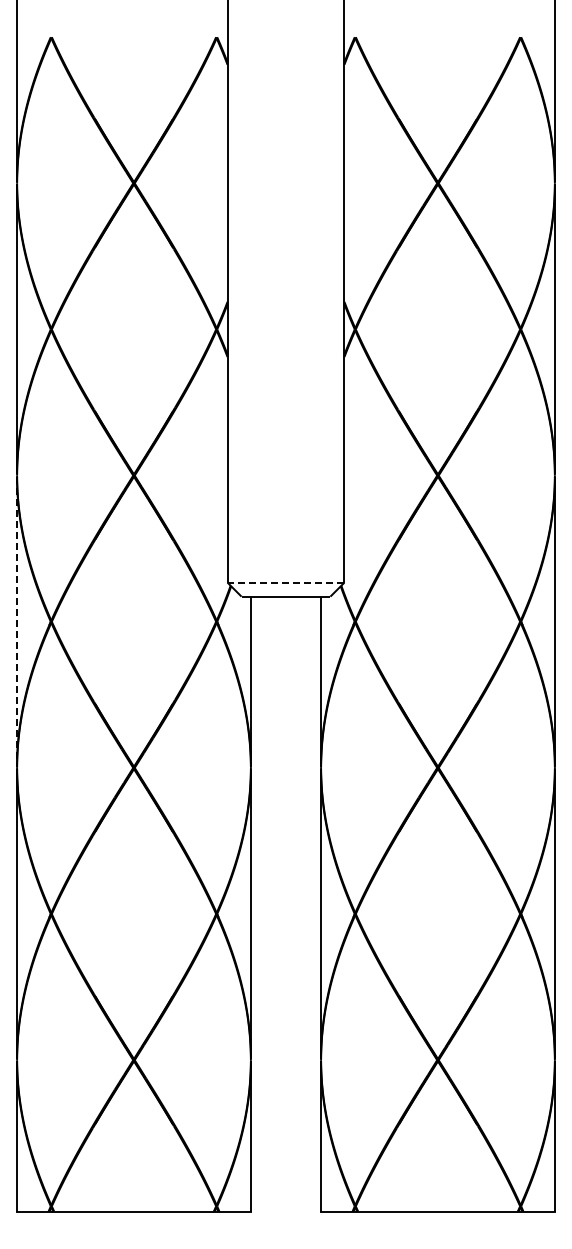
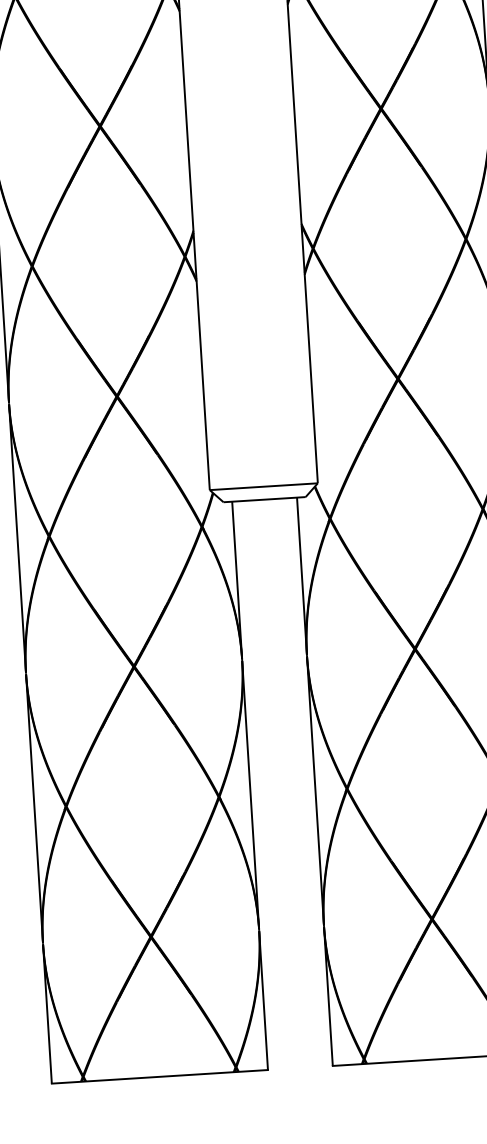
line: (285, 582) -> (263, 486), dashed -> solid
line: (17, 621) -> (17, 538), dashed -> solid

